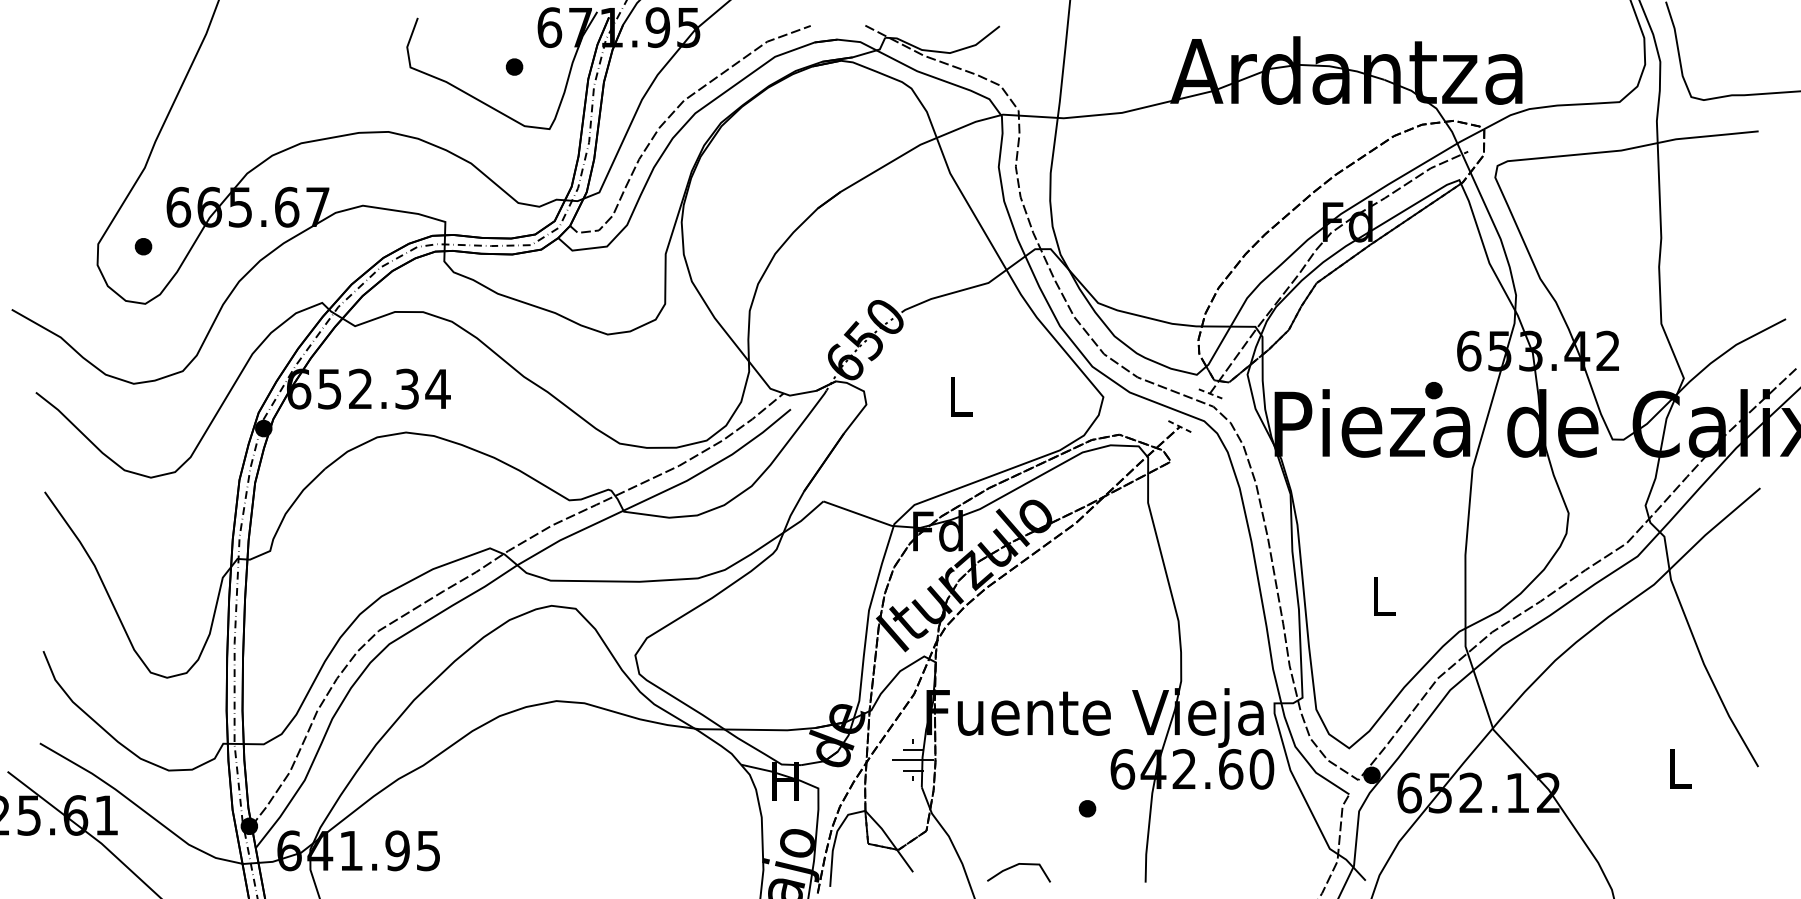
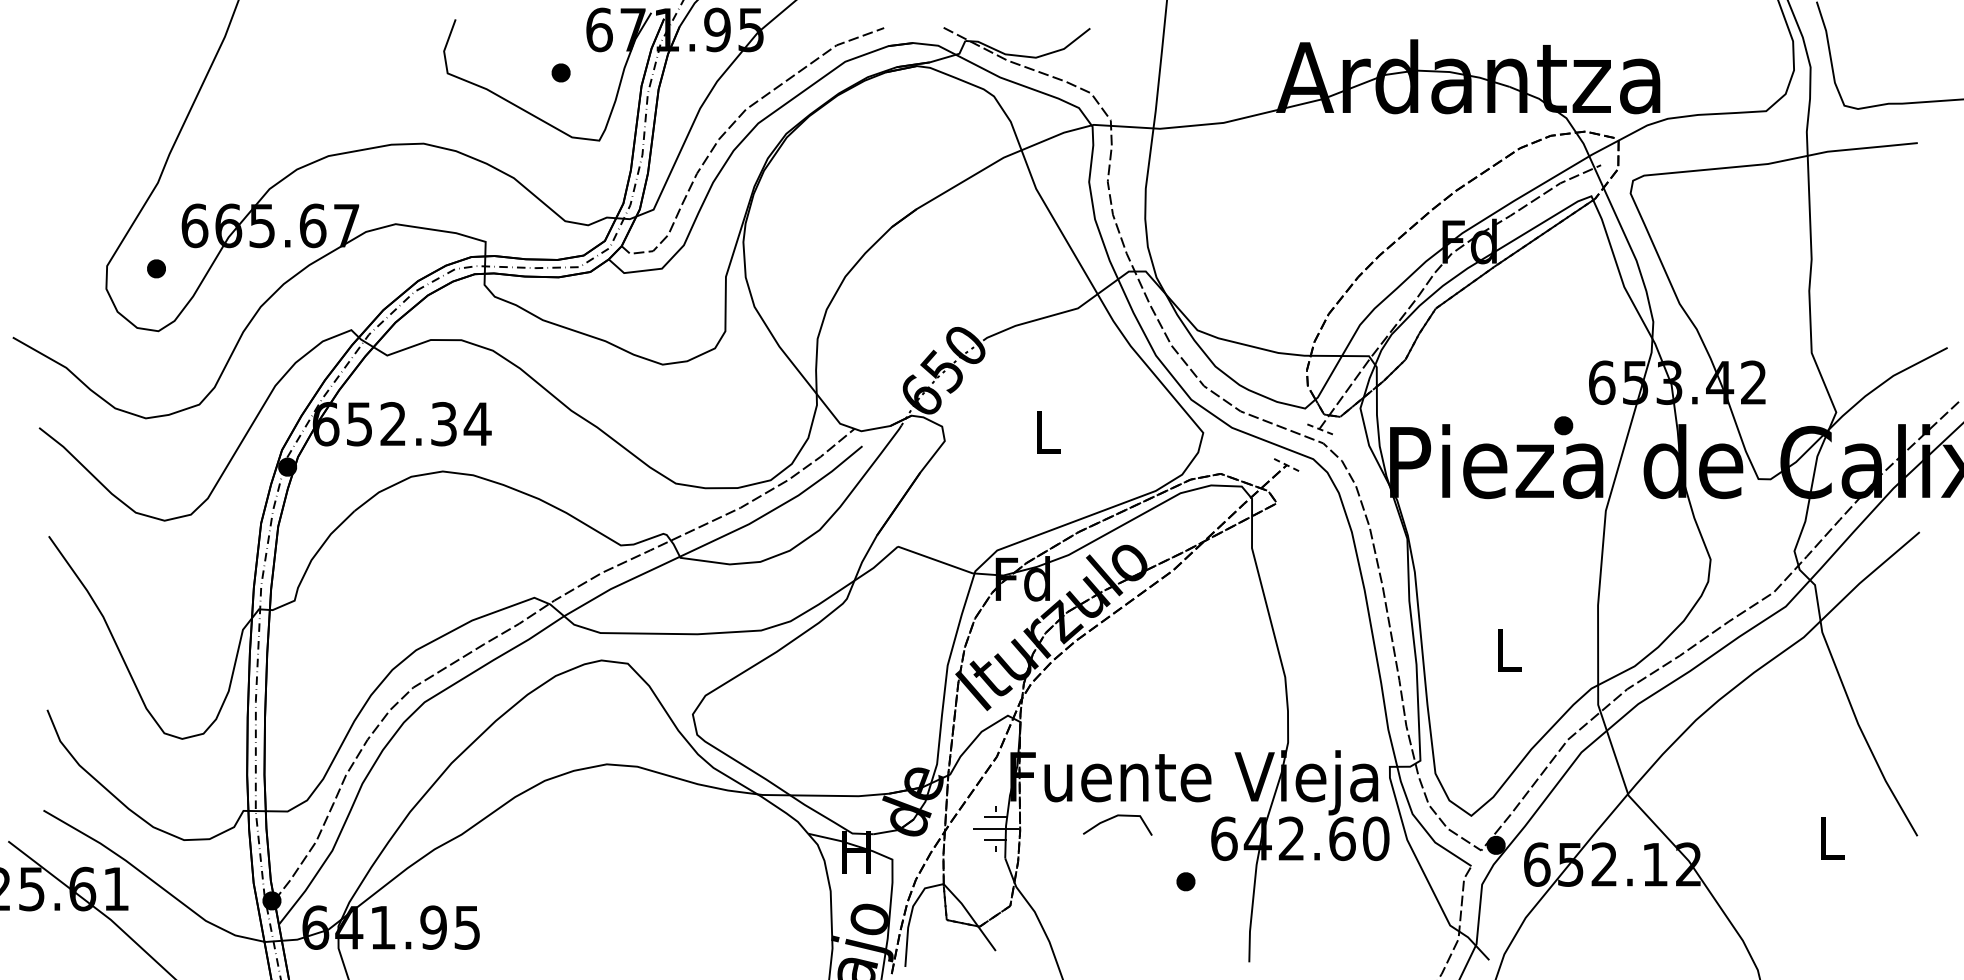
line: (1016, 866) -> (1115, 818), moved

